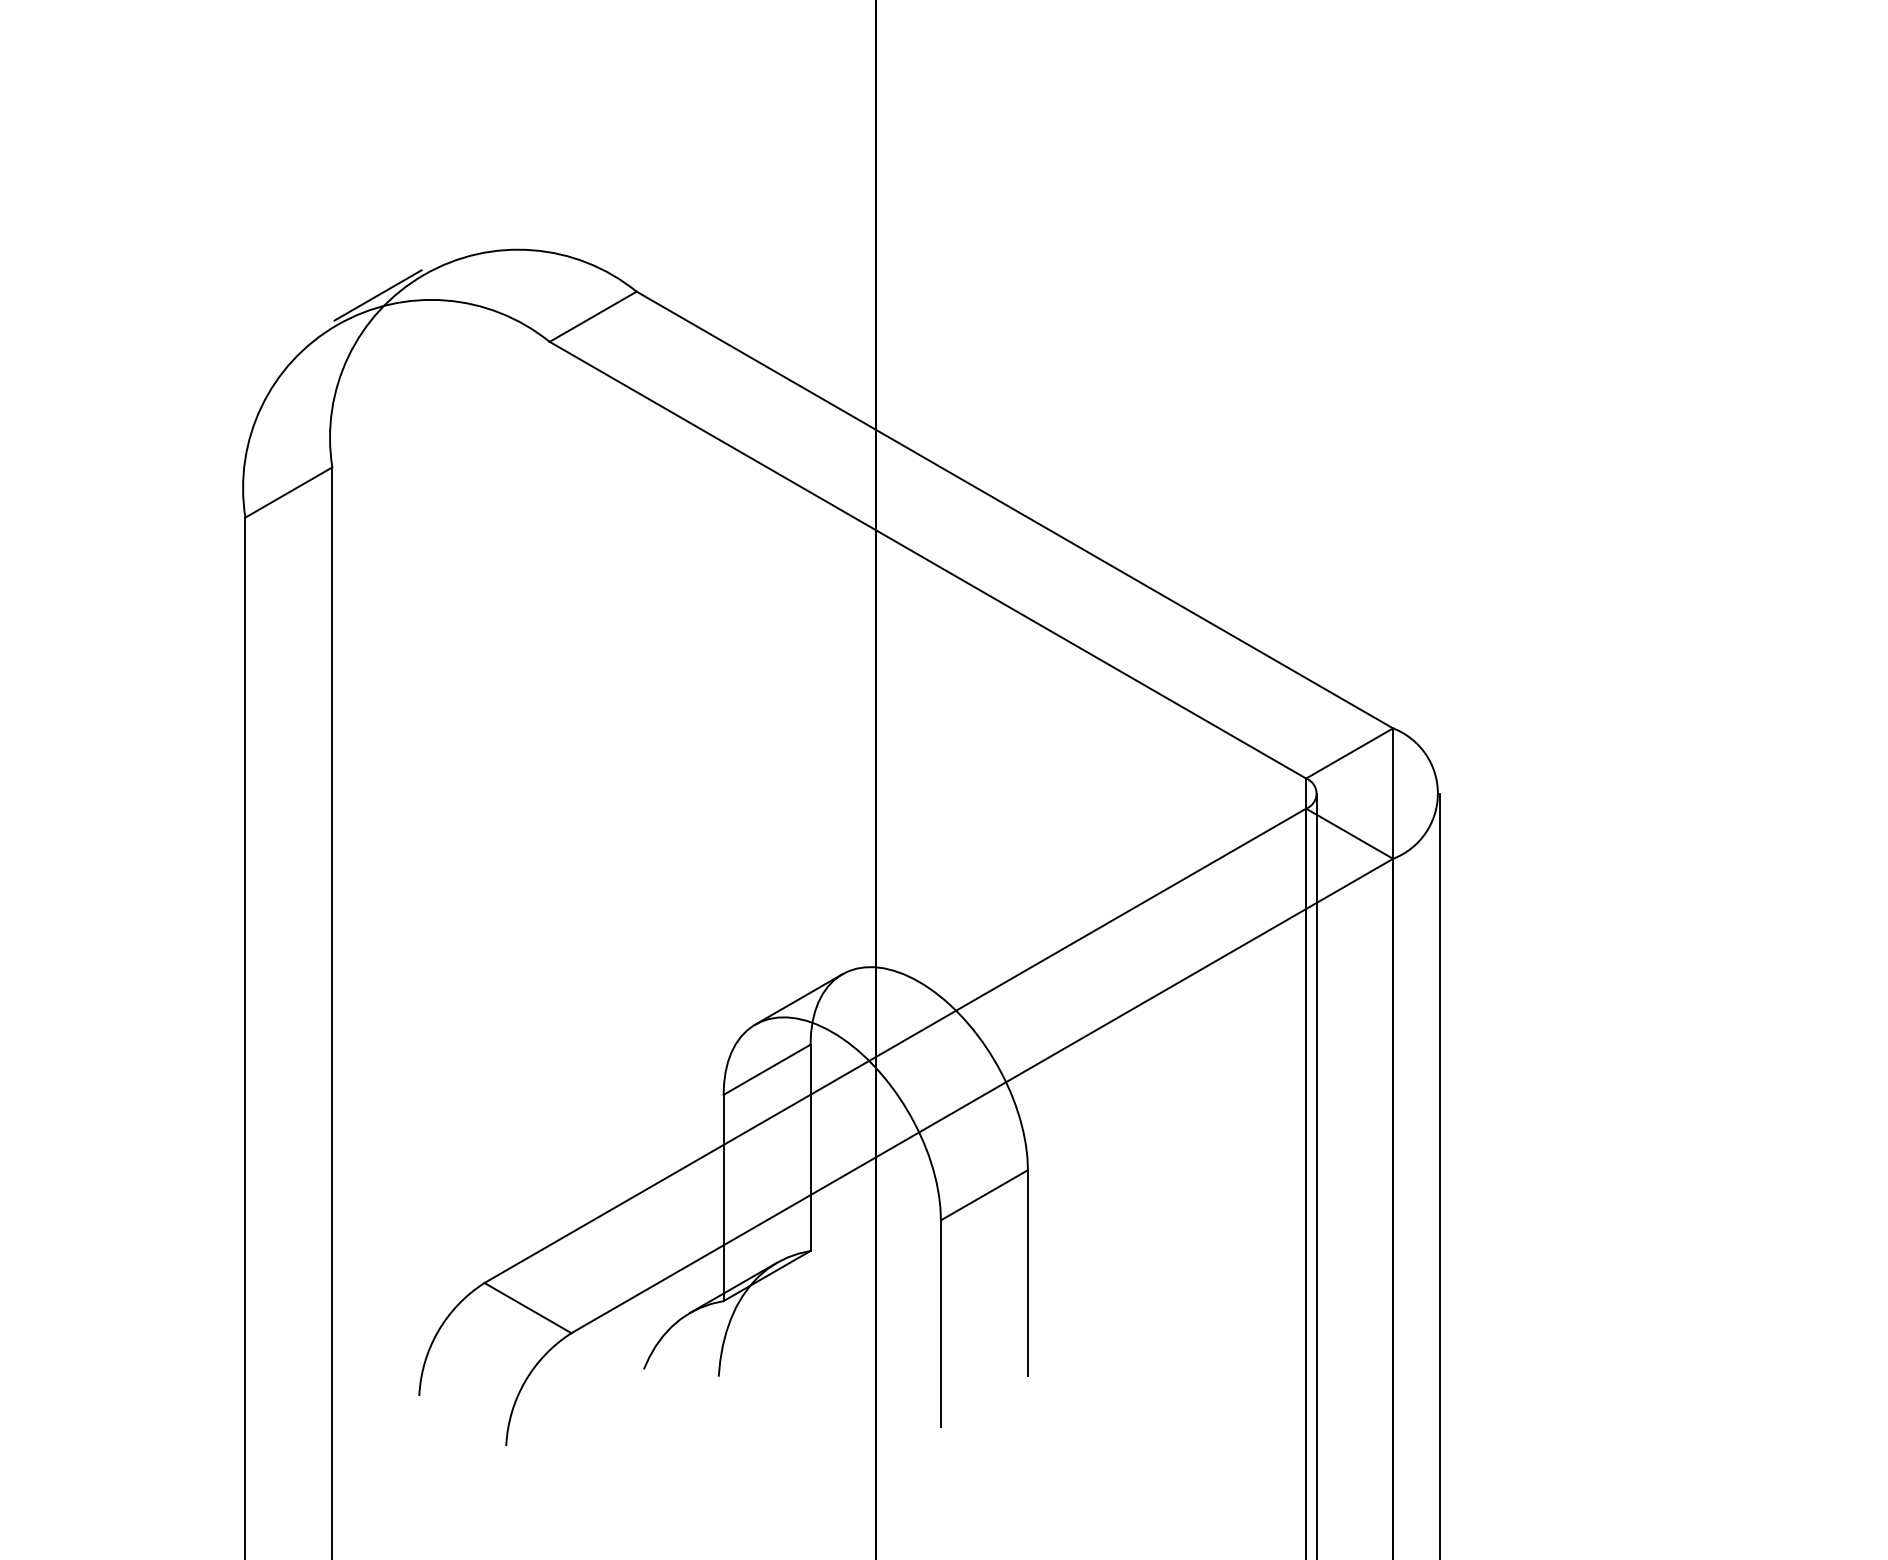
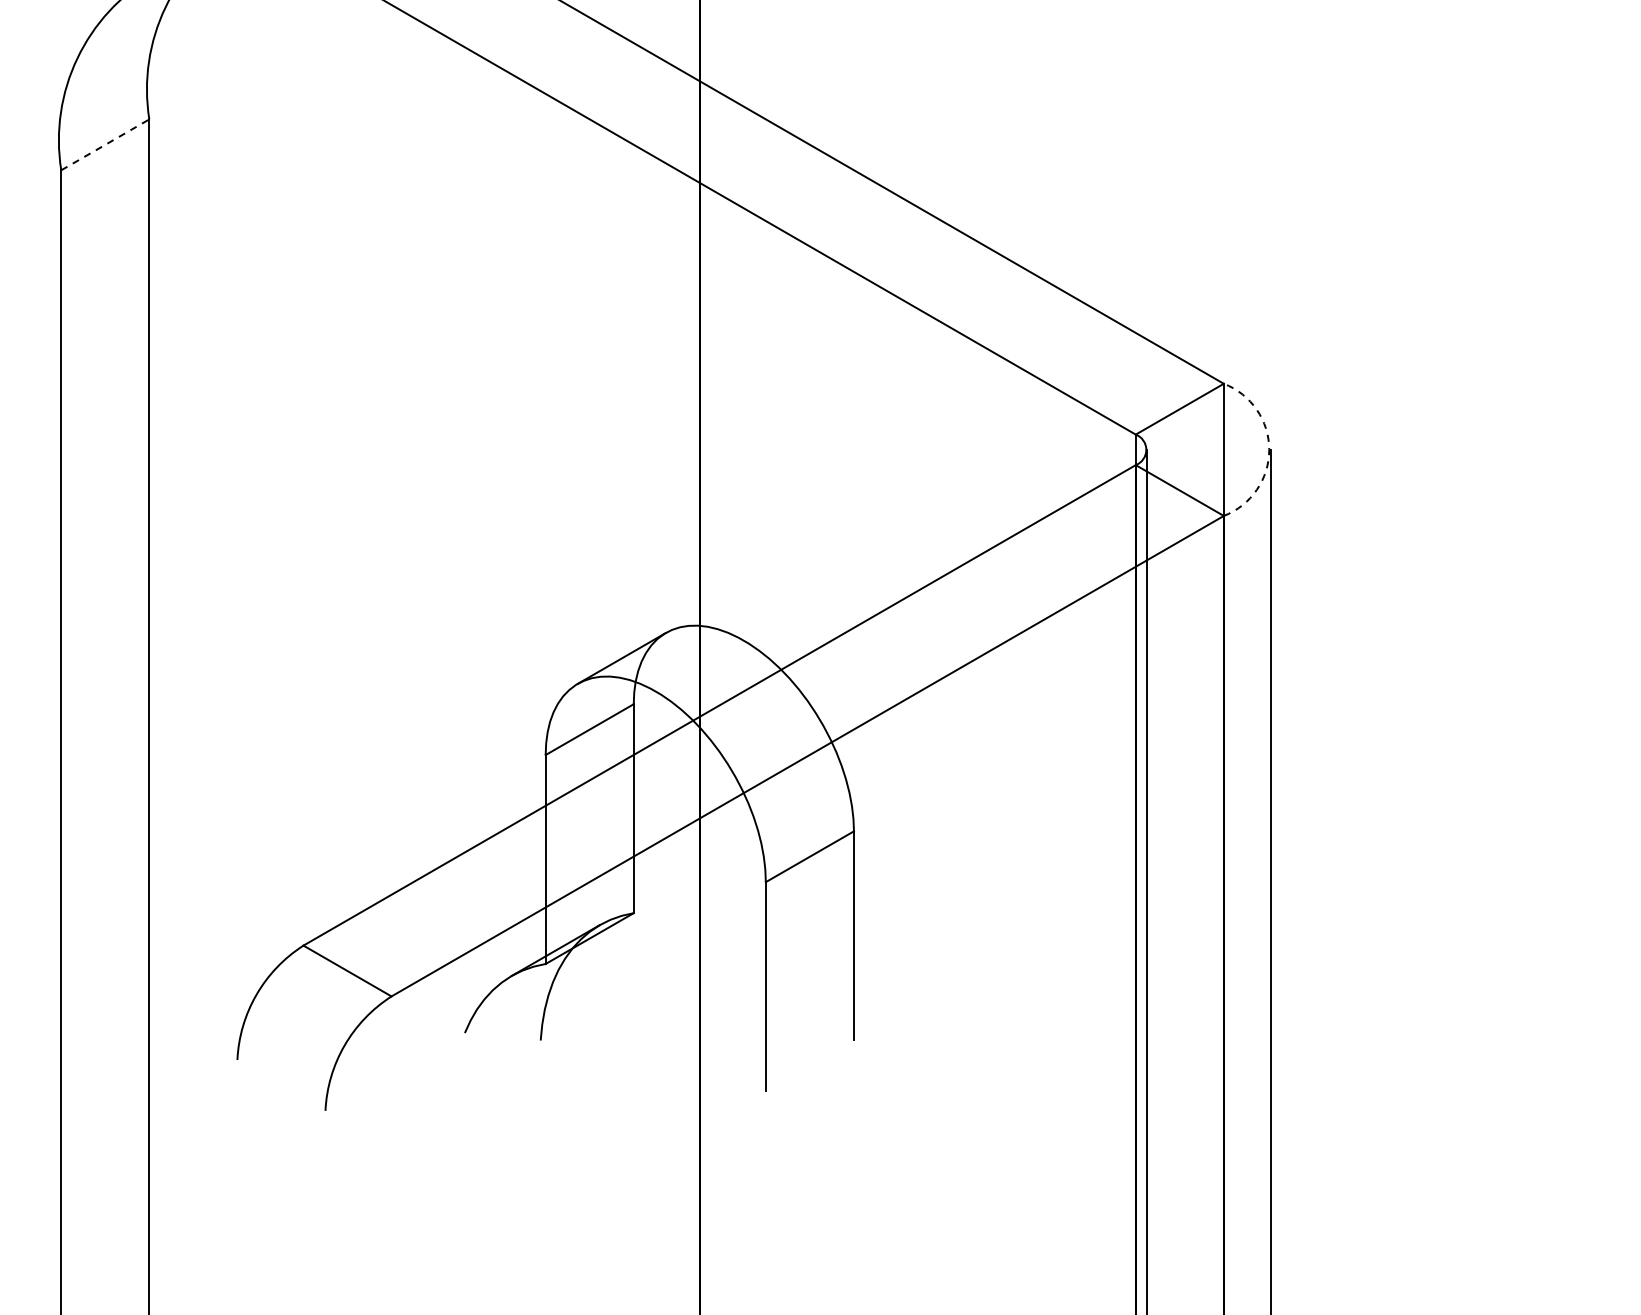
line: (289, 492) -> (105, 144), solid -> dashed
arc: (1437, 793) -> (1268, 449), solid -> dashed

